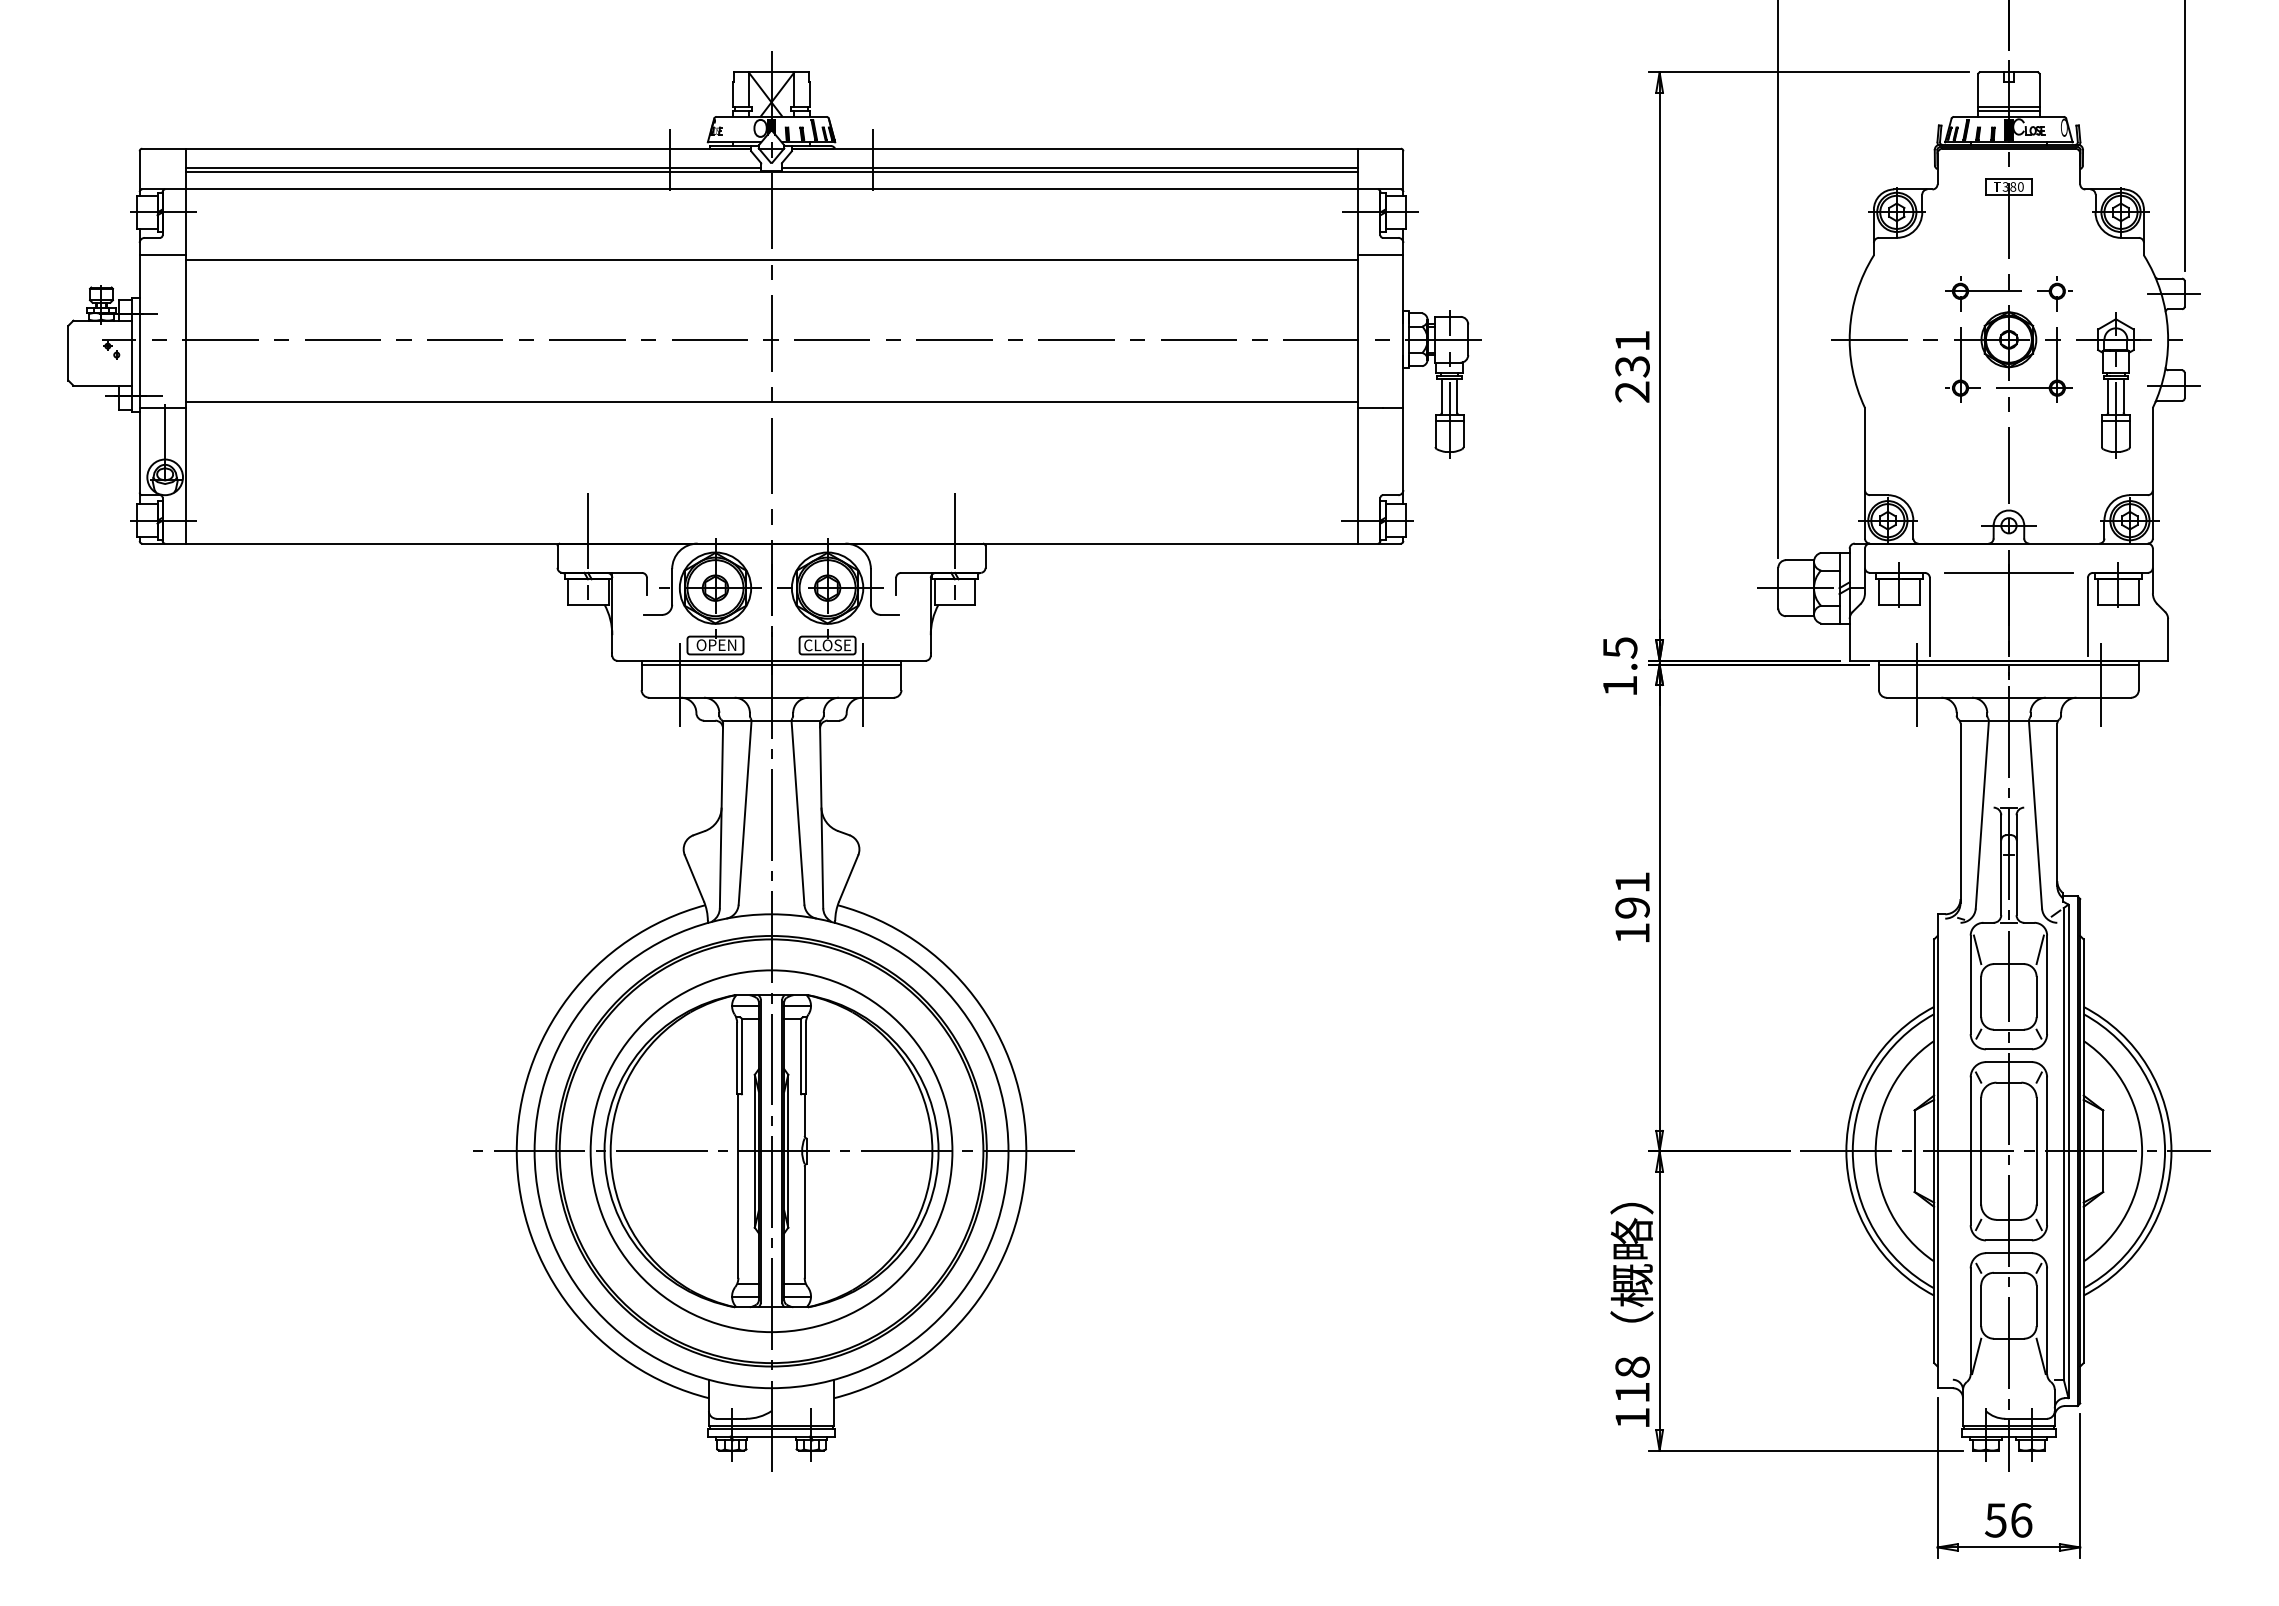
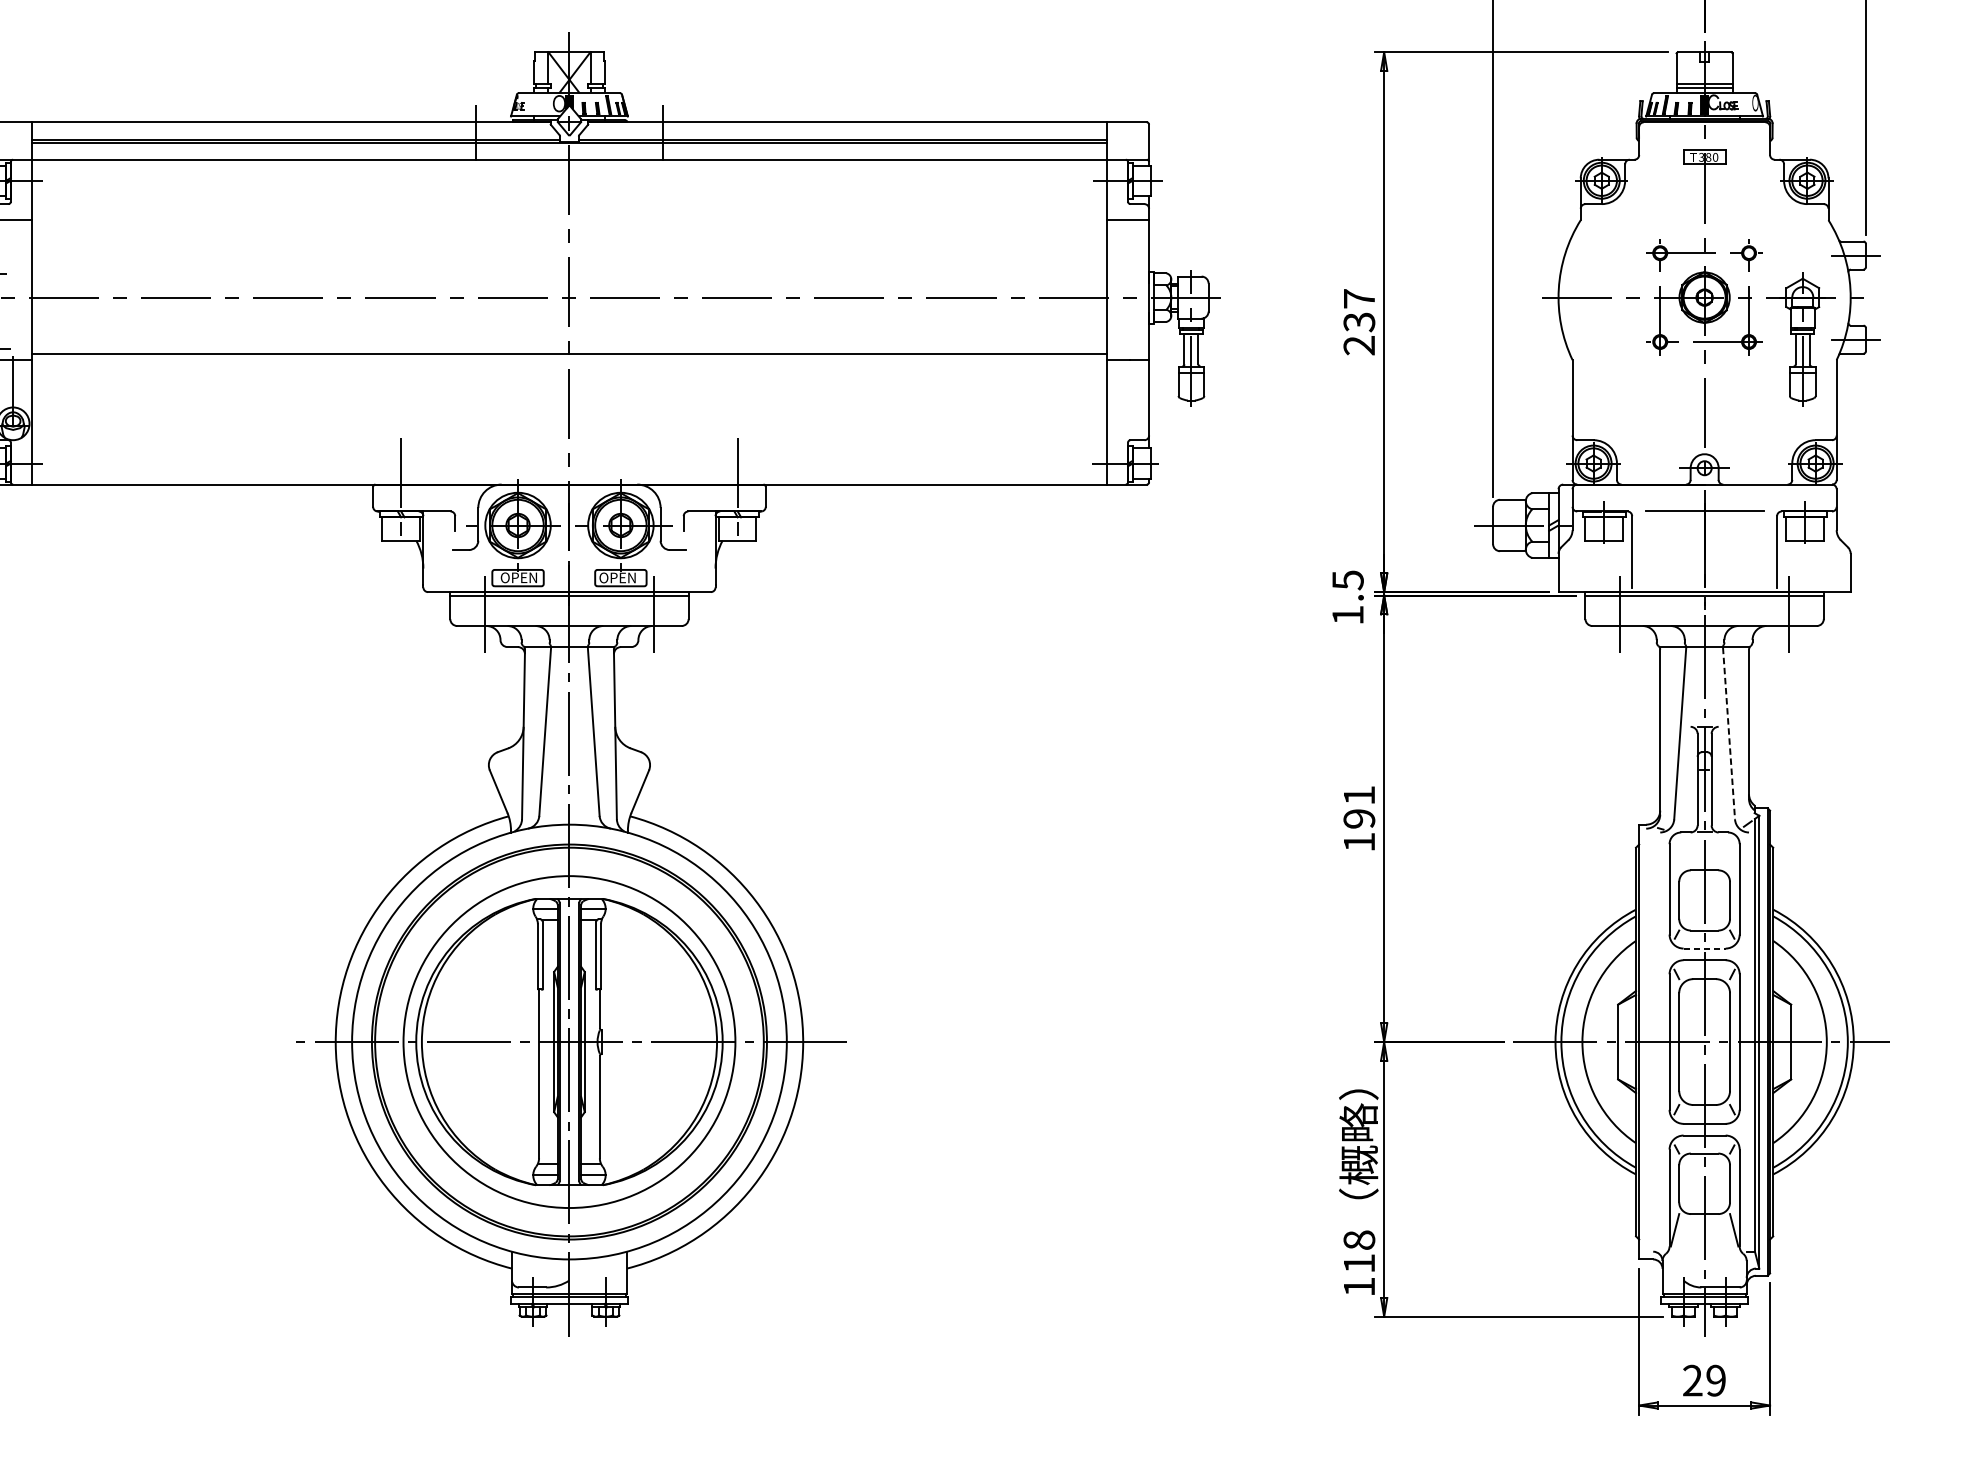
line: (771, 260) -> (569, 224), removed
text: (1632, 340) -> (1359, 298), 231 -> 237
text: (830, 645) -> (623, 578), CLOSE -> OPEN
line: (2035, 815) -> (1729, 734), solid -> dashed
line: (1977, 949) -> (1675, 856), removed
line: (2039, 949) -> (1732, 856), removed
line: (2008, 1049) -> (1704, 948), solid -> dashed
text: (2008, 1520) -> (1704, 1380), 56 -> 29

